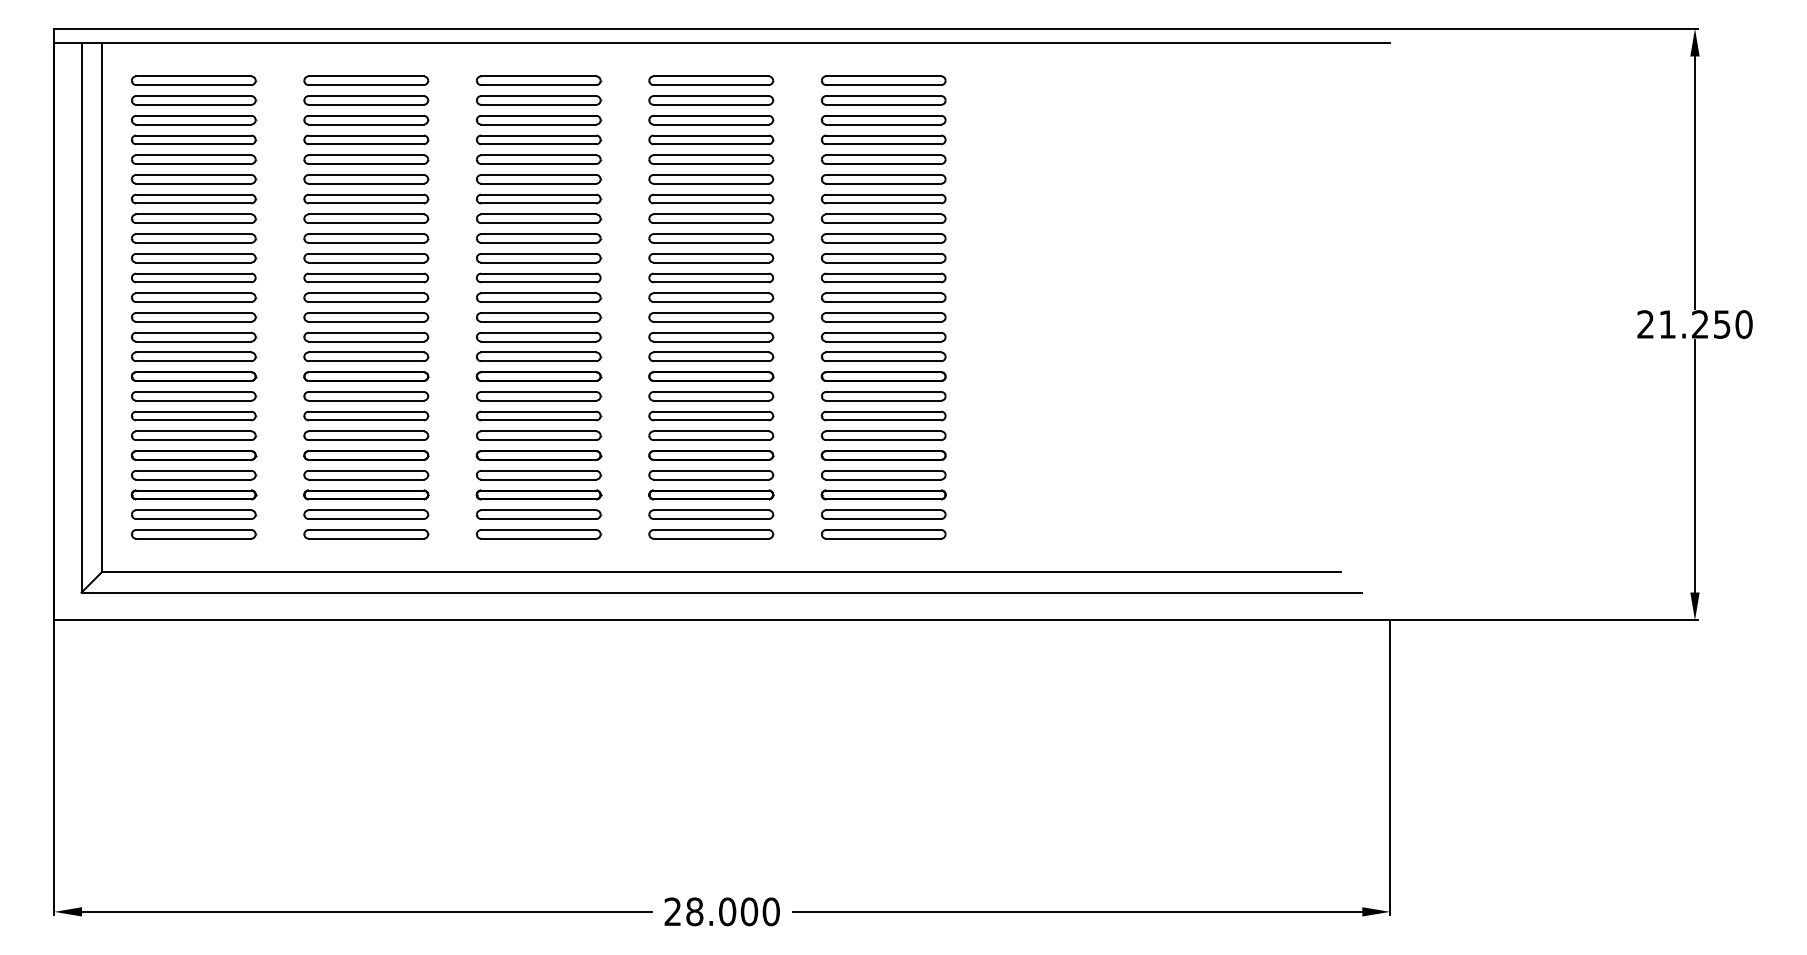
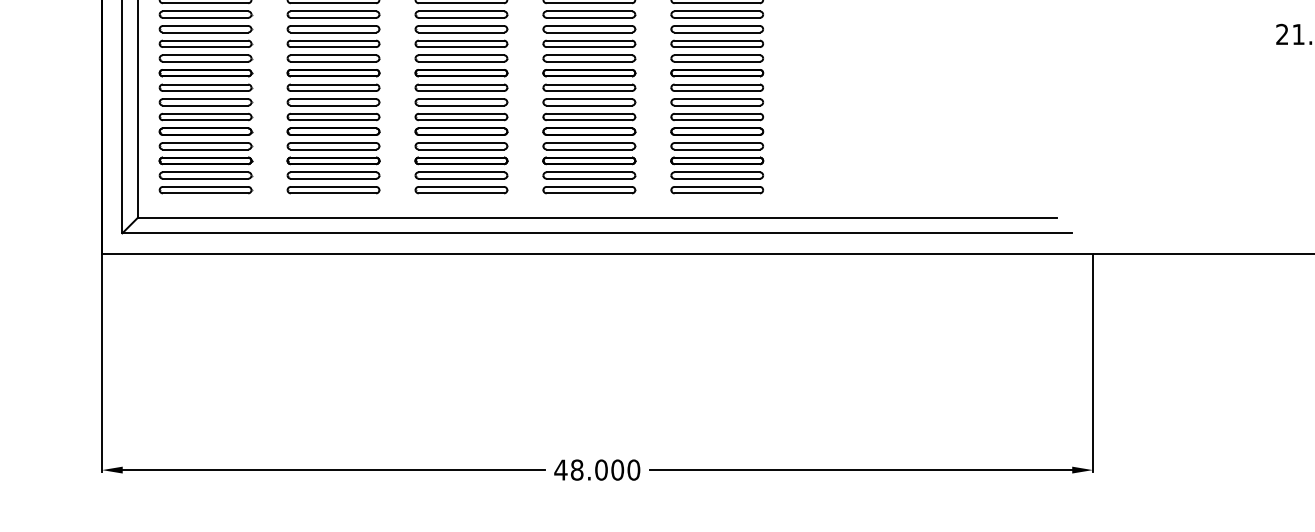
text: (672, 911) -> (560, 469), 28.000 -> 48.000

